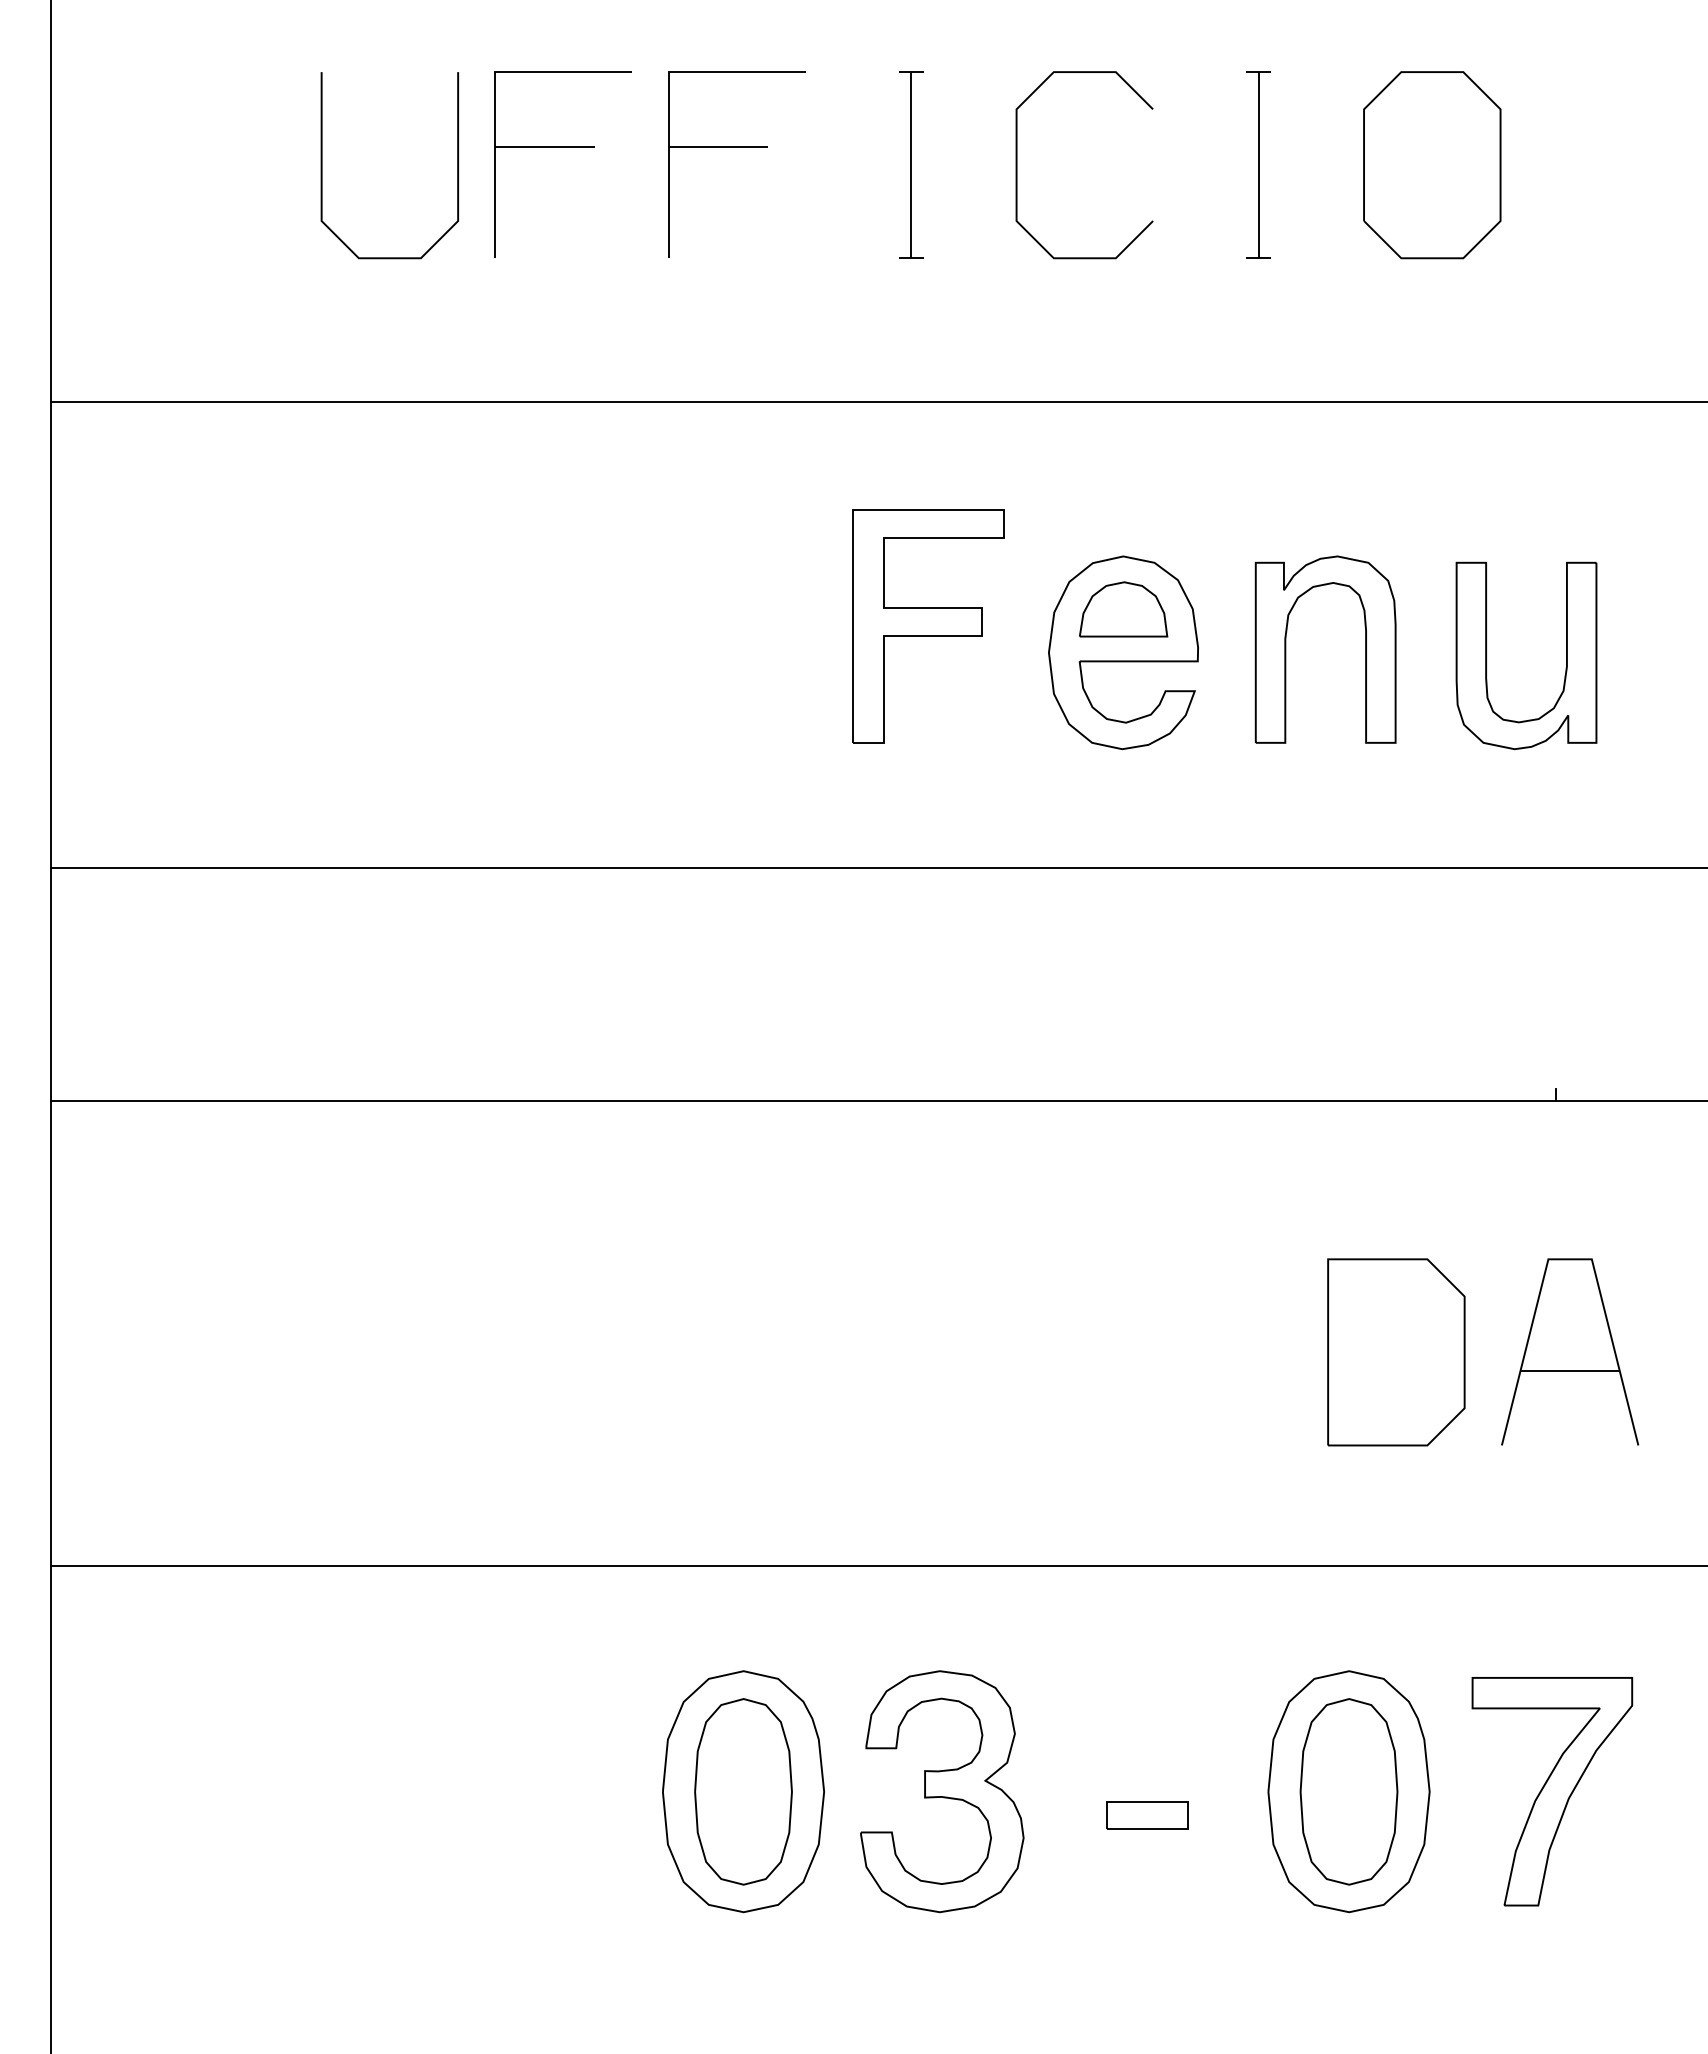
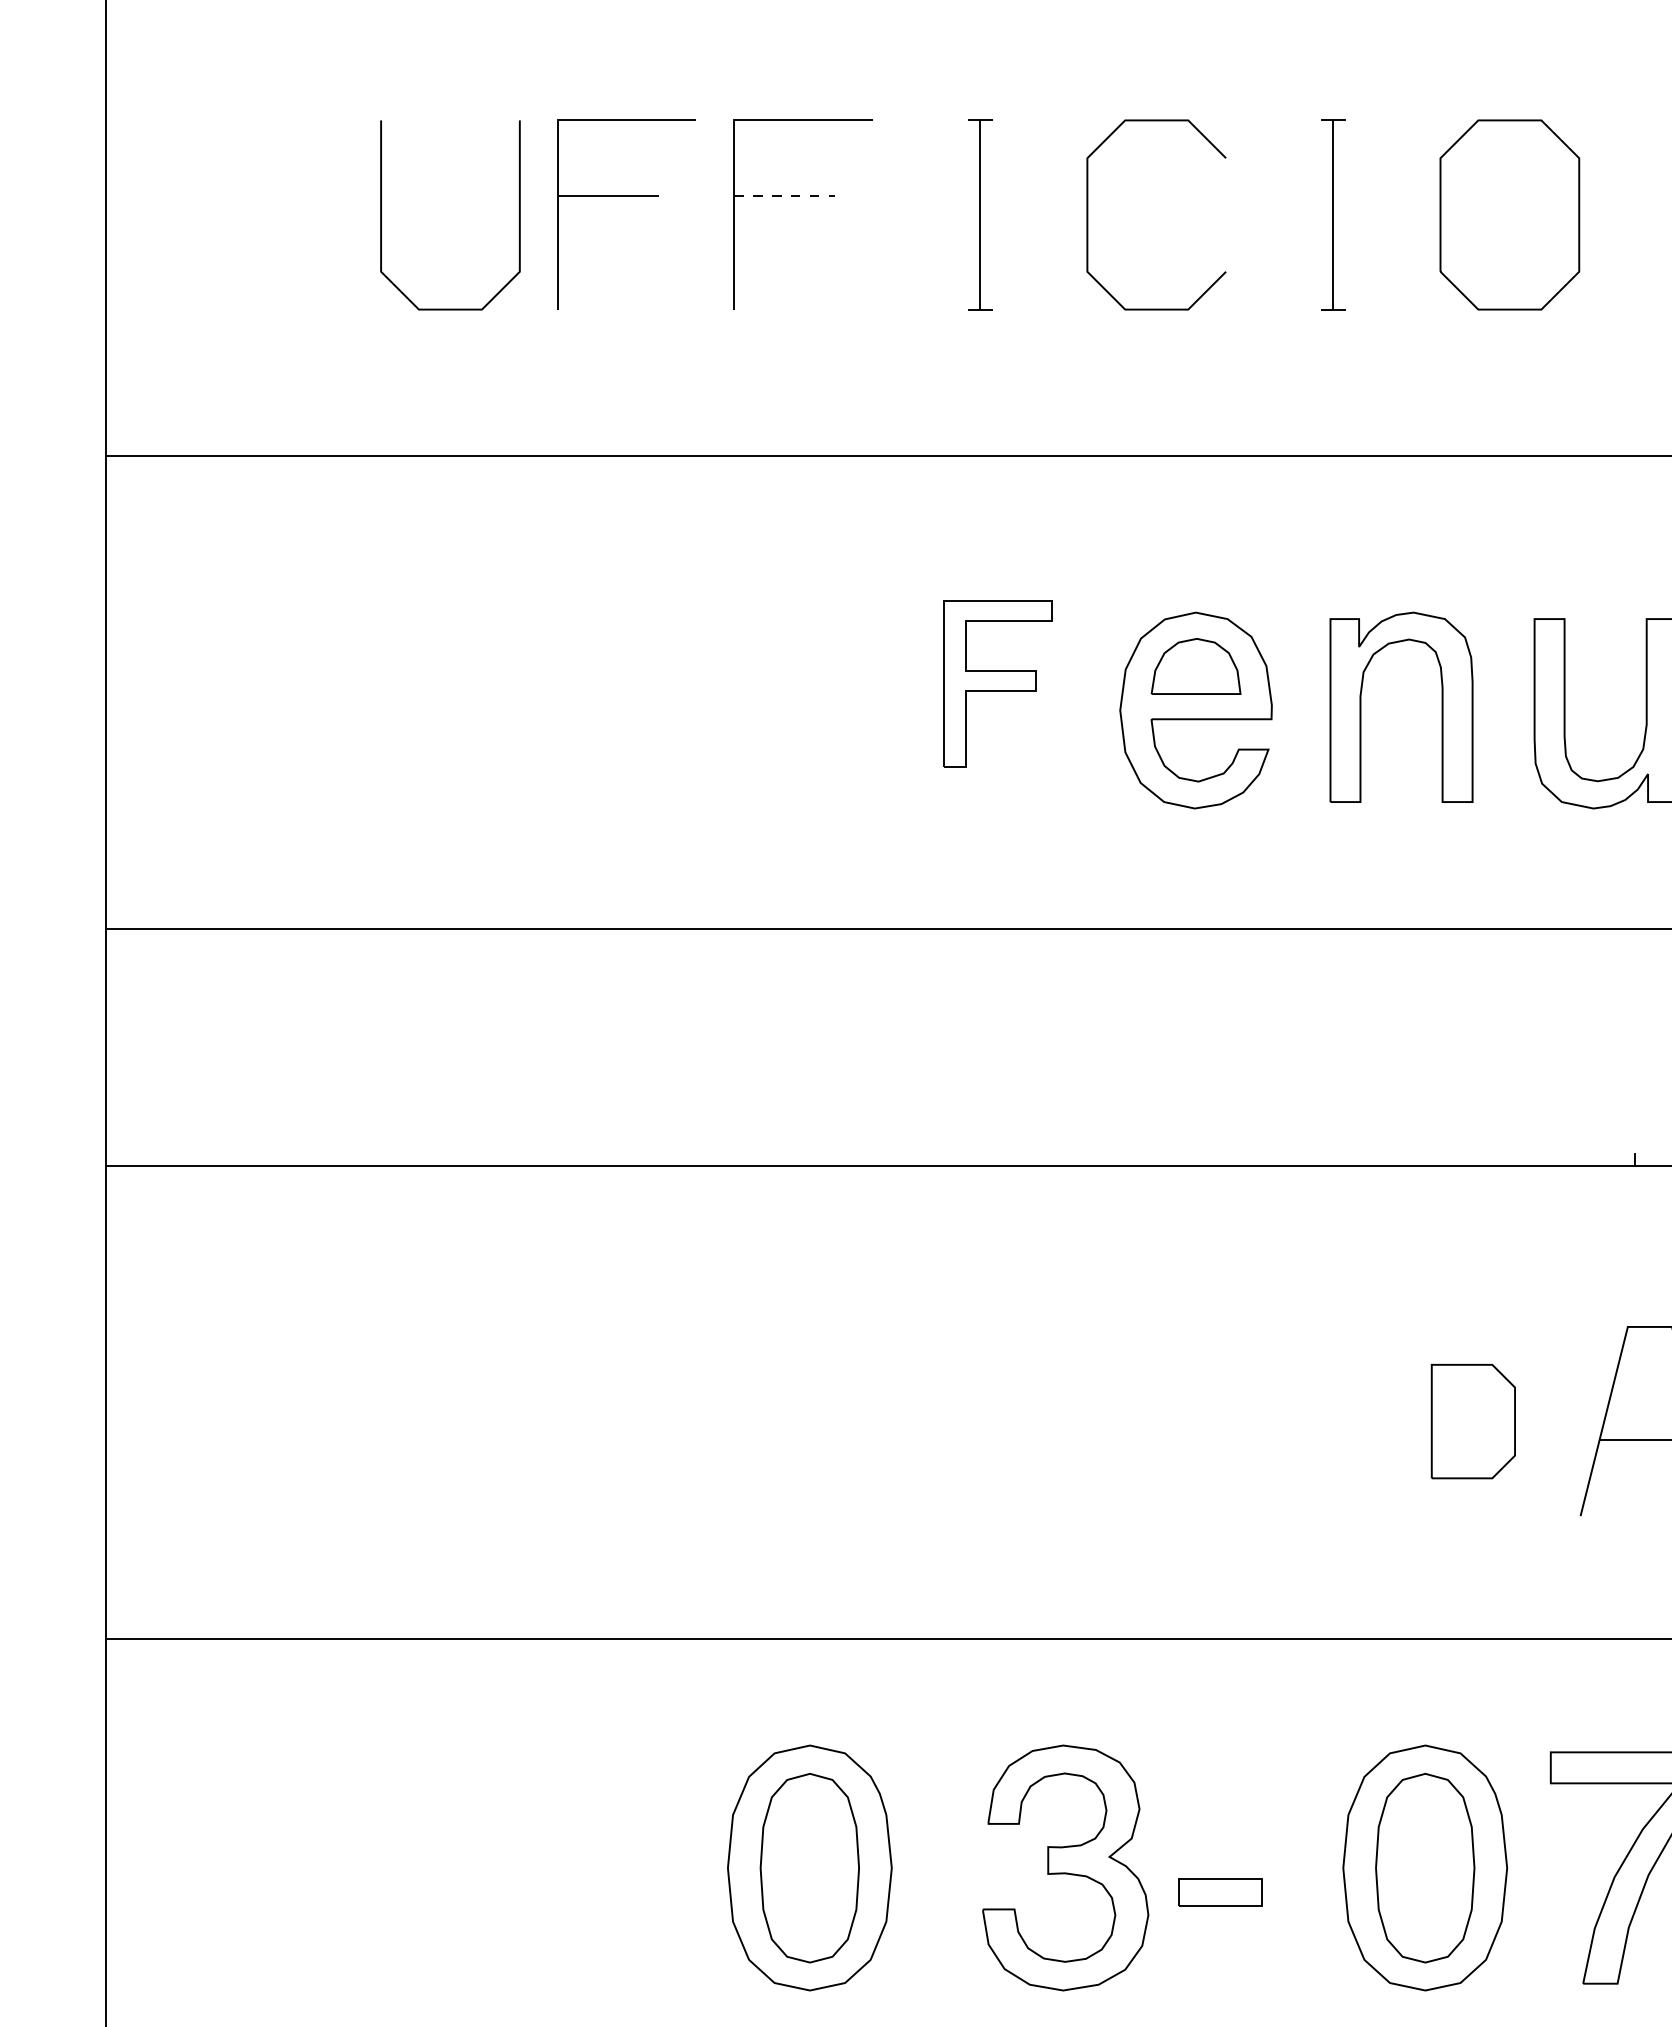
line: (718, 146) -> (784, 195), solid -> dashed
part: (928, 626) -> (997, 683), size x0.7
part: (1396, 1352) -> (1473, 1421), size x0.6
part: (942, 1791) -> (1065, 1867), moved

